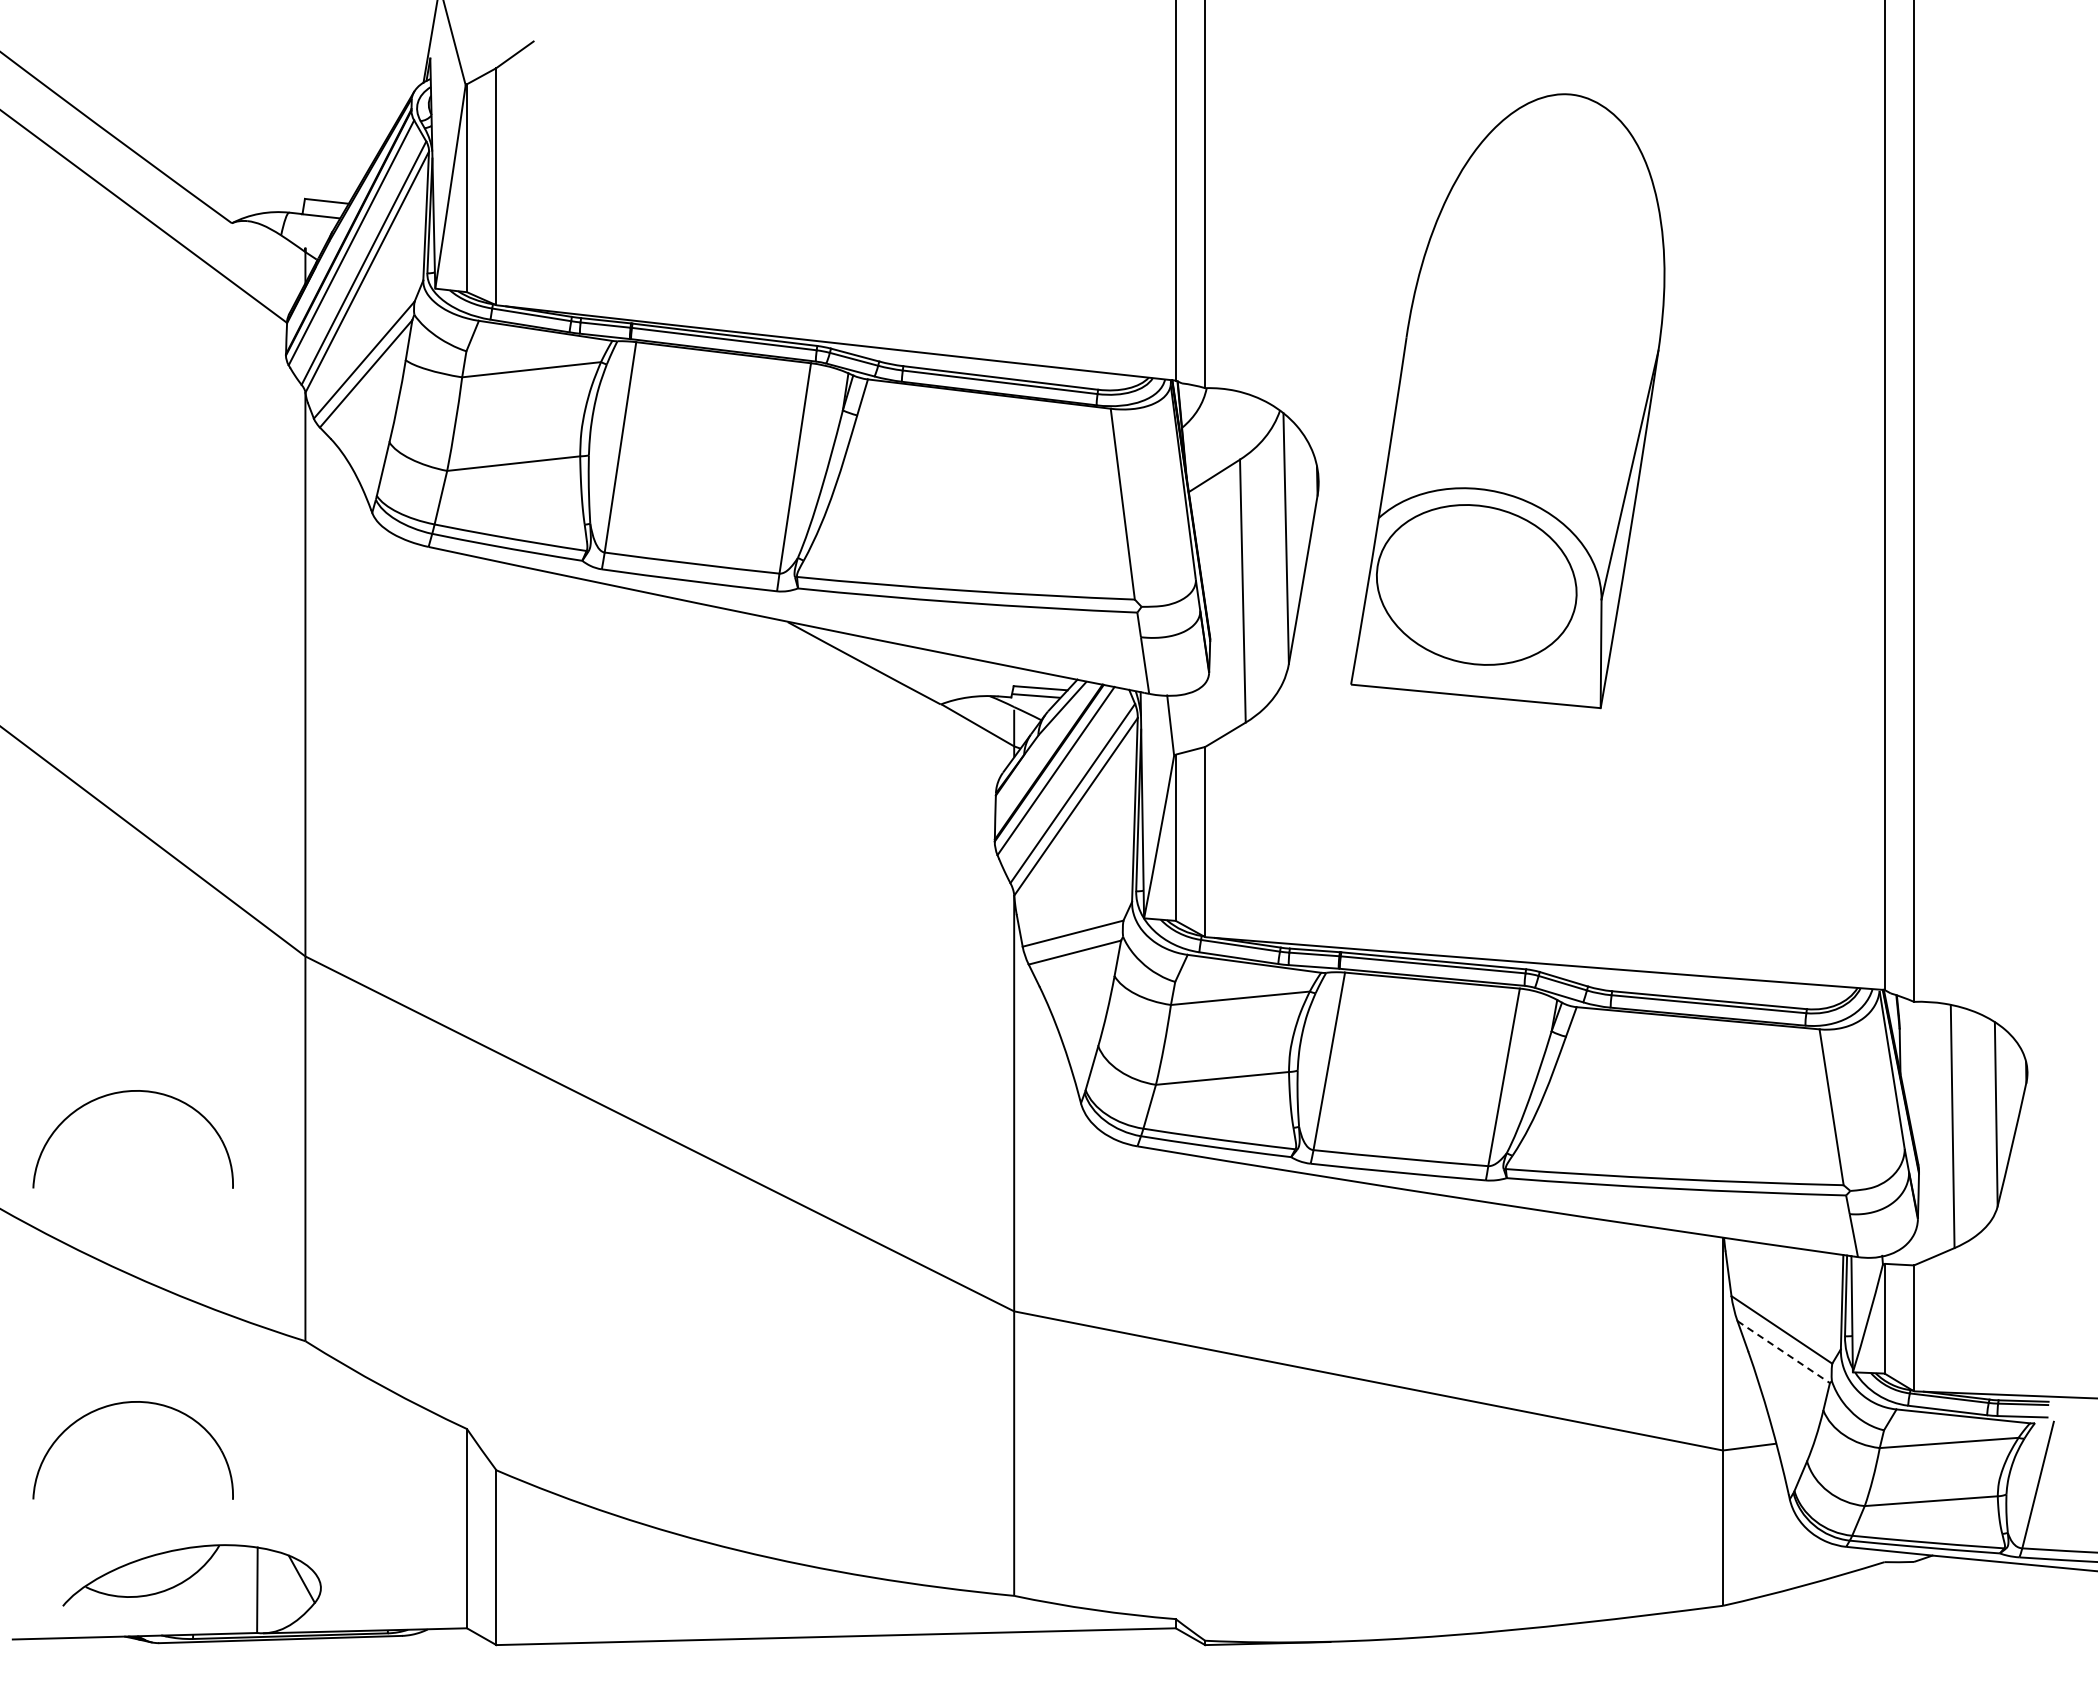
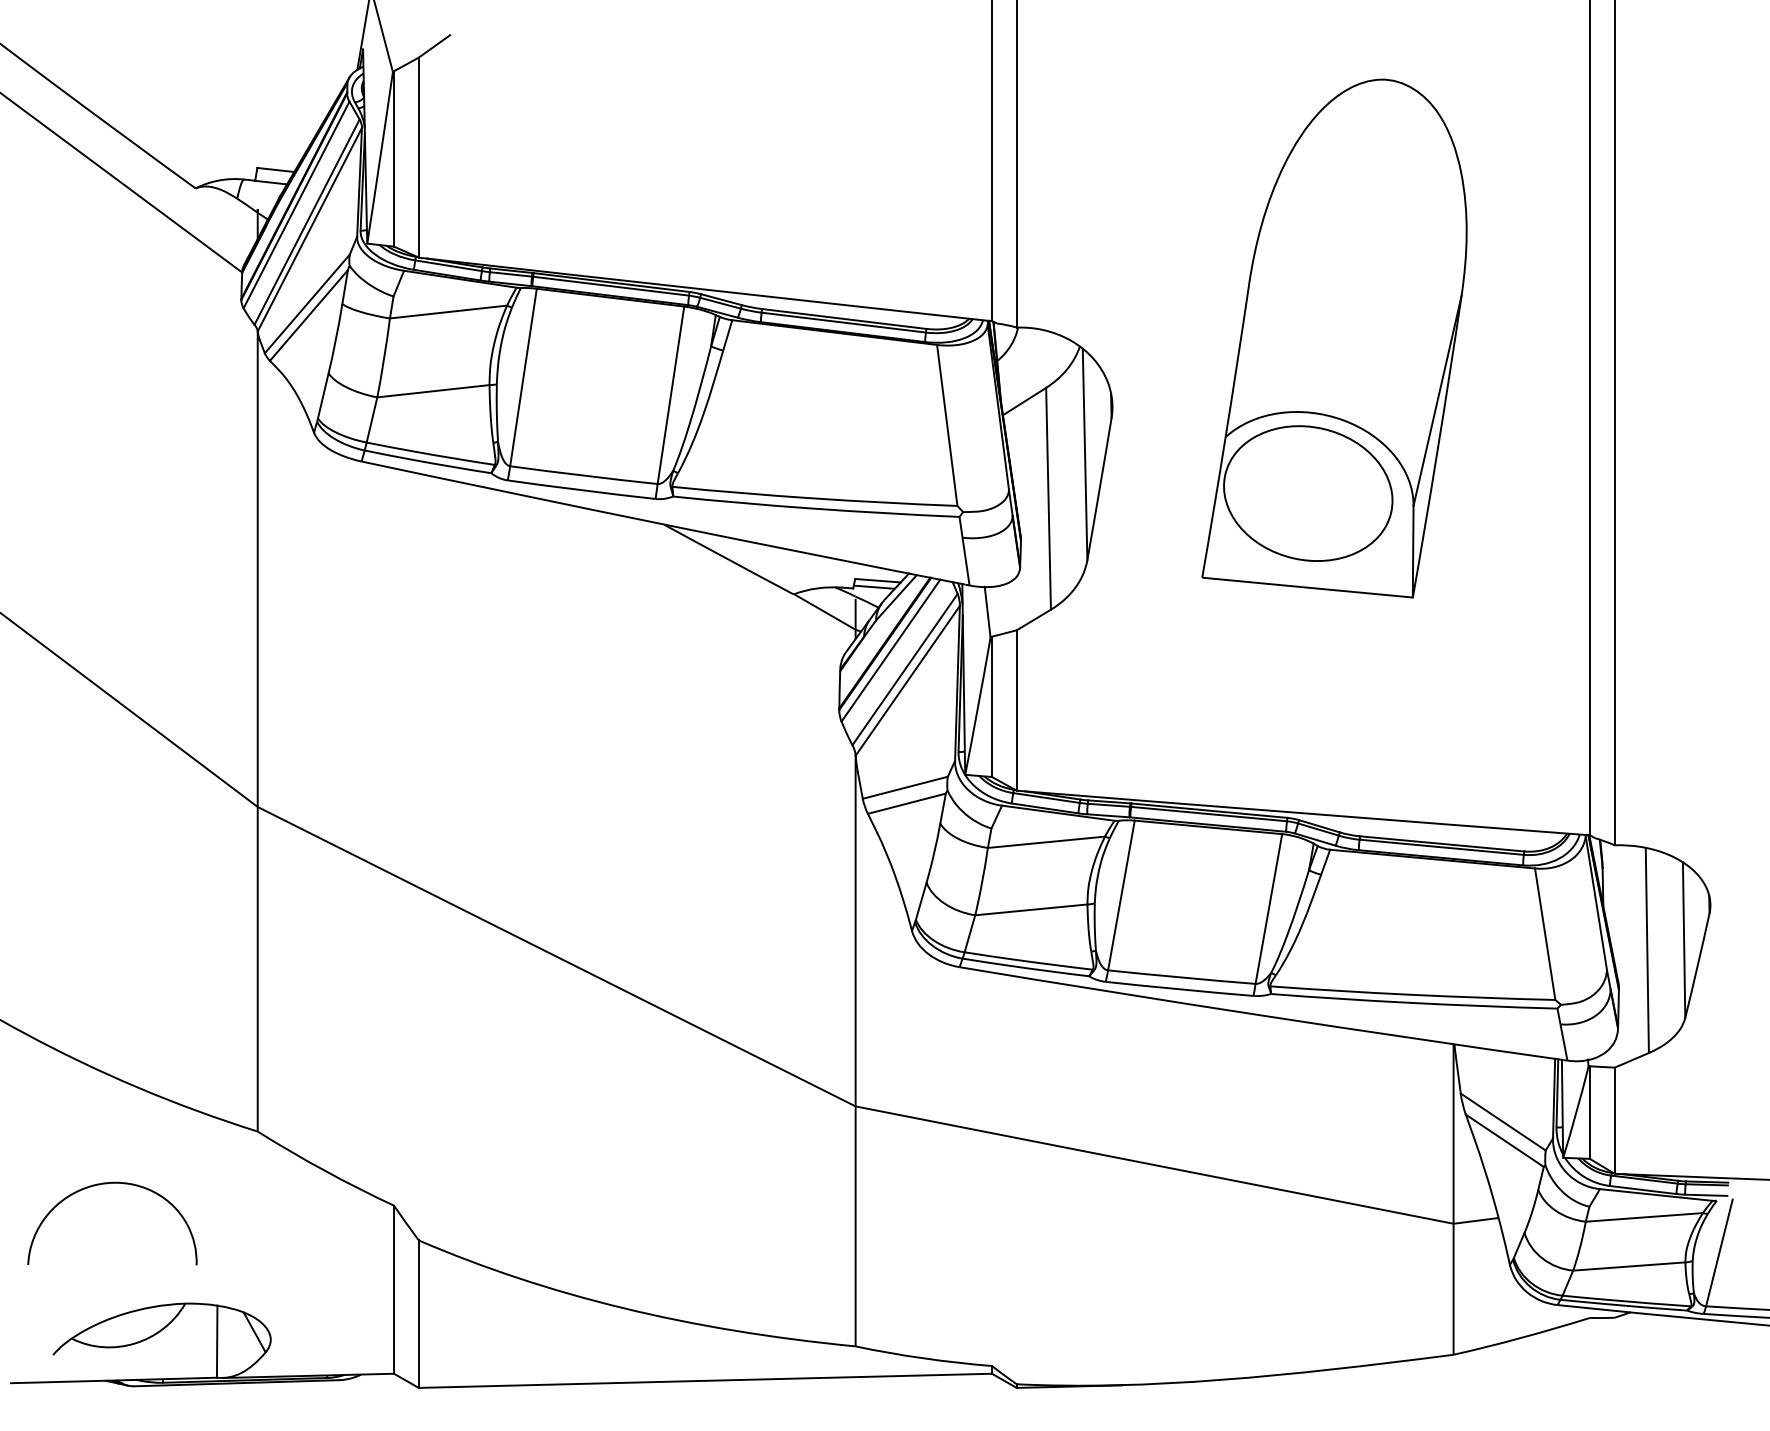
part: (1507, 401) -> (1334, 338), moved
part: (129, 1092) -> (109, 921), removed
line: (1783, 1352) -> (1504, 1141), dashed -> solid

